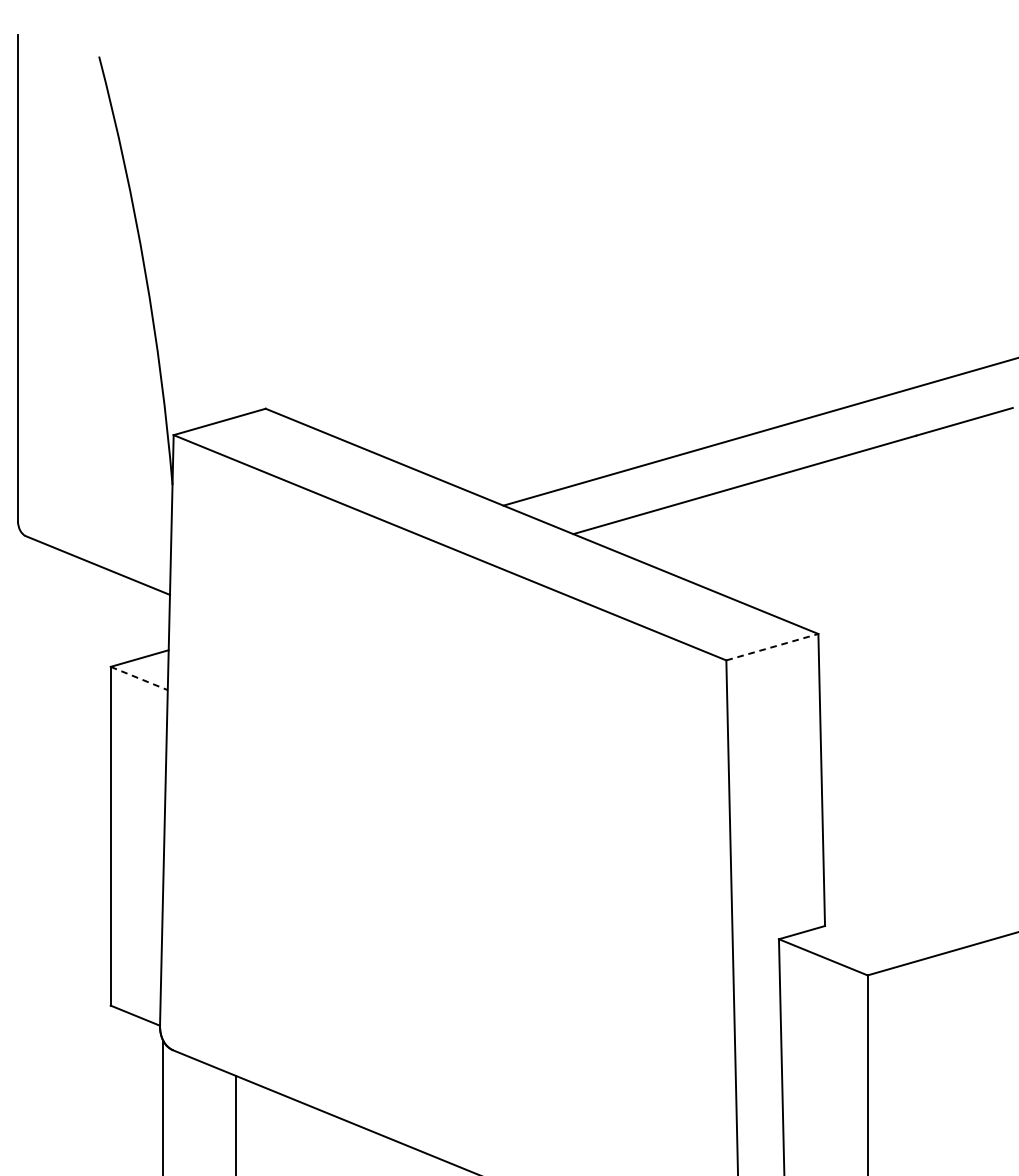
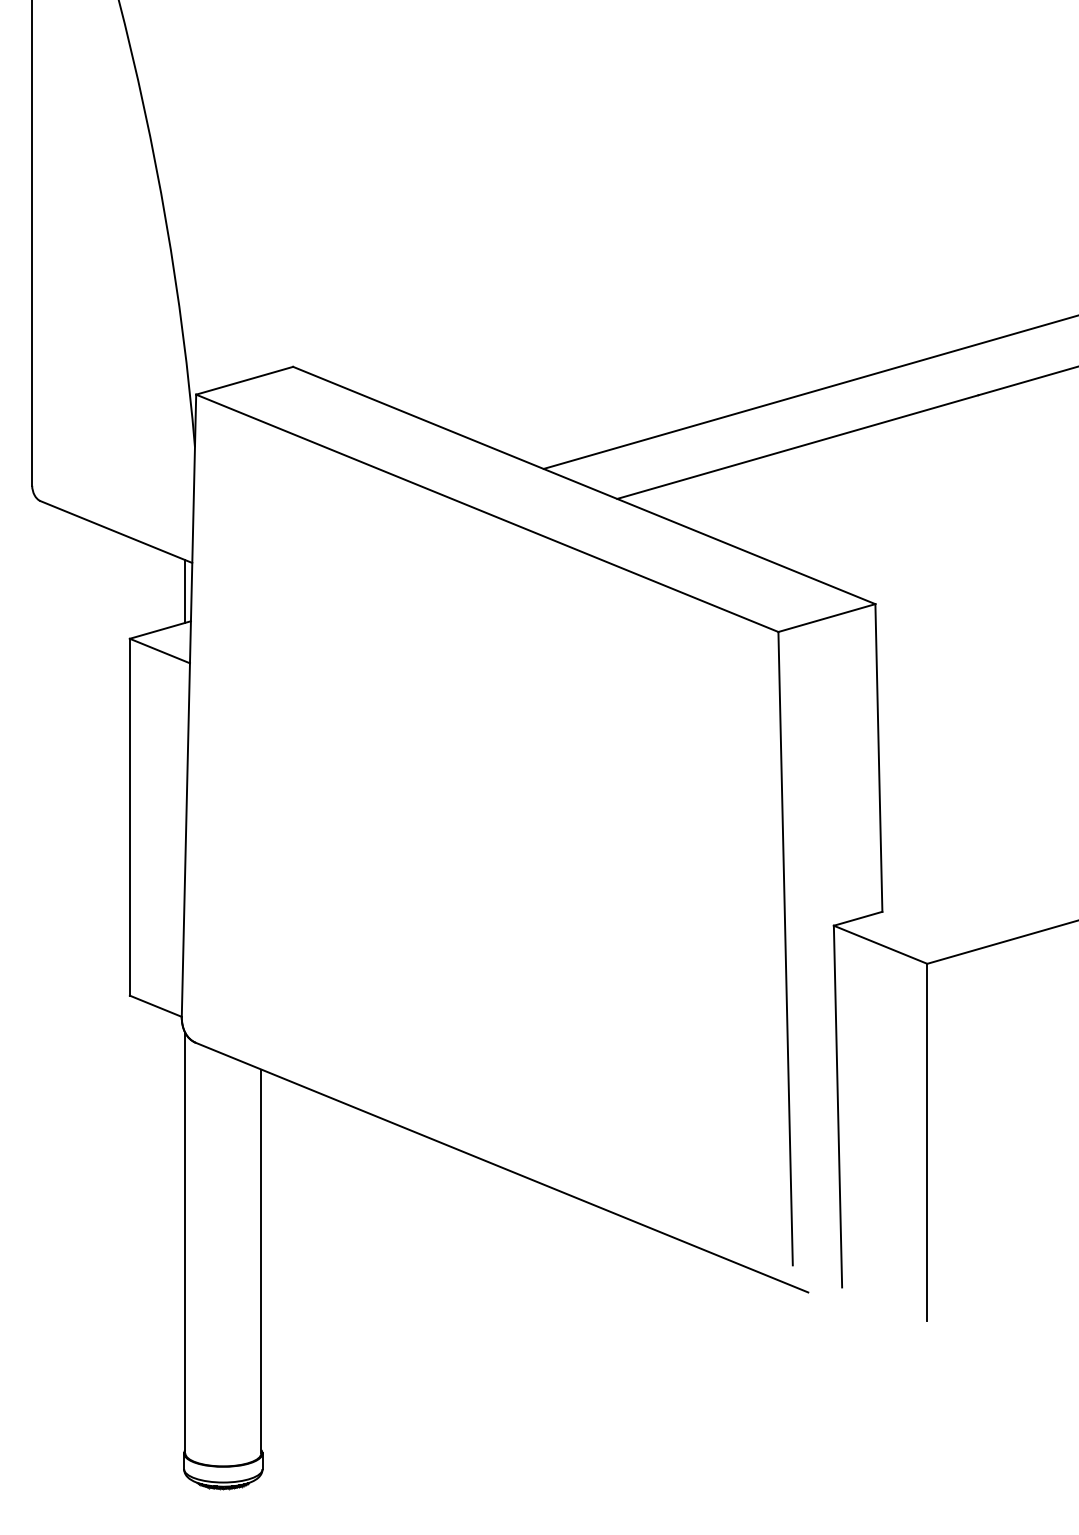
line: (163, 621) -> (185, 591), added
line: (772, 646) -> (827, 617), dashed -> solid
line: (139, 678) -> (160, 651), dashed -> solid

